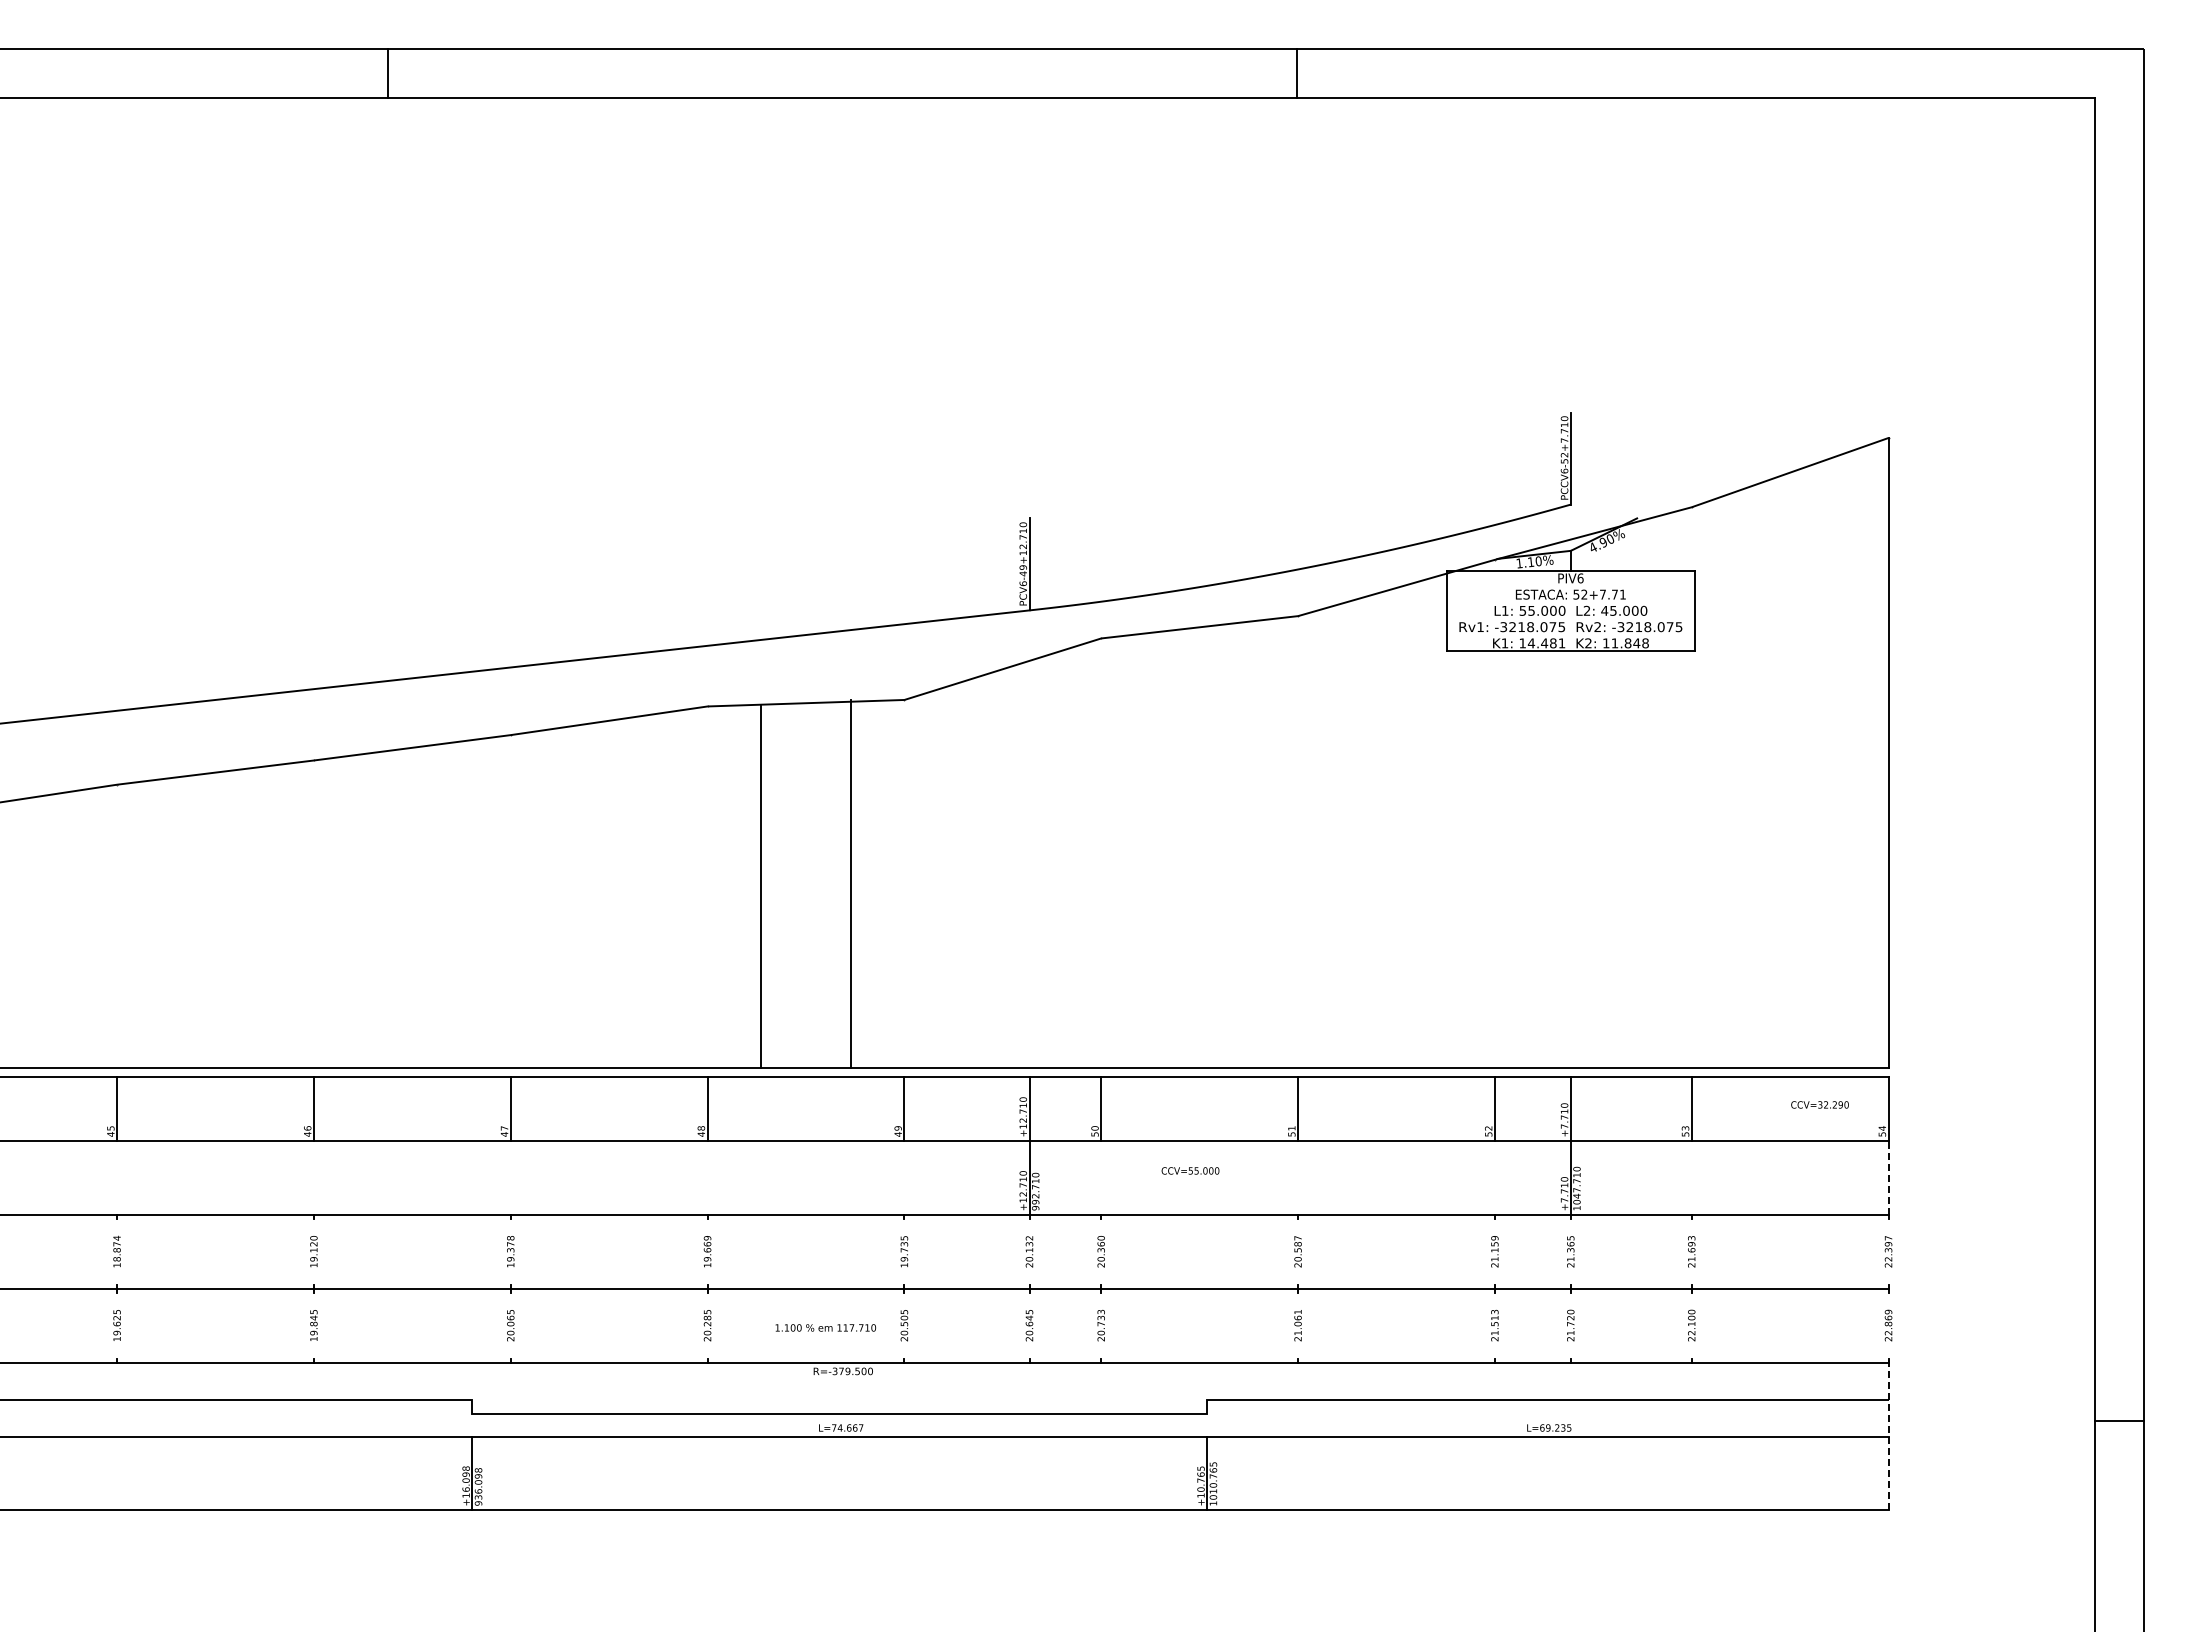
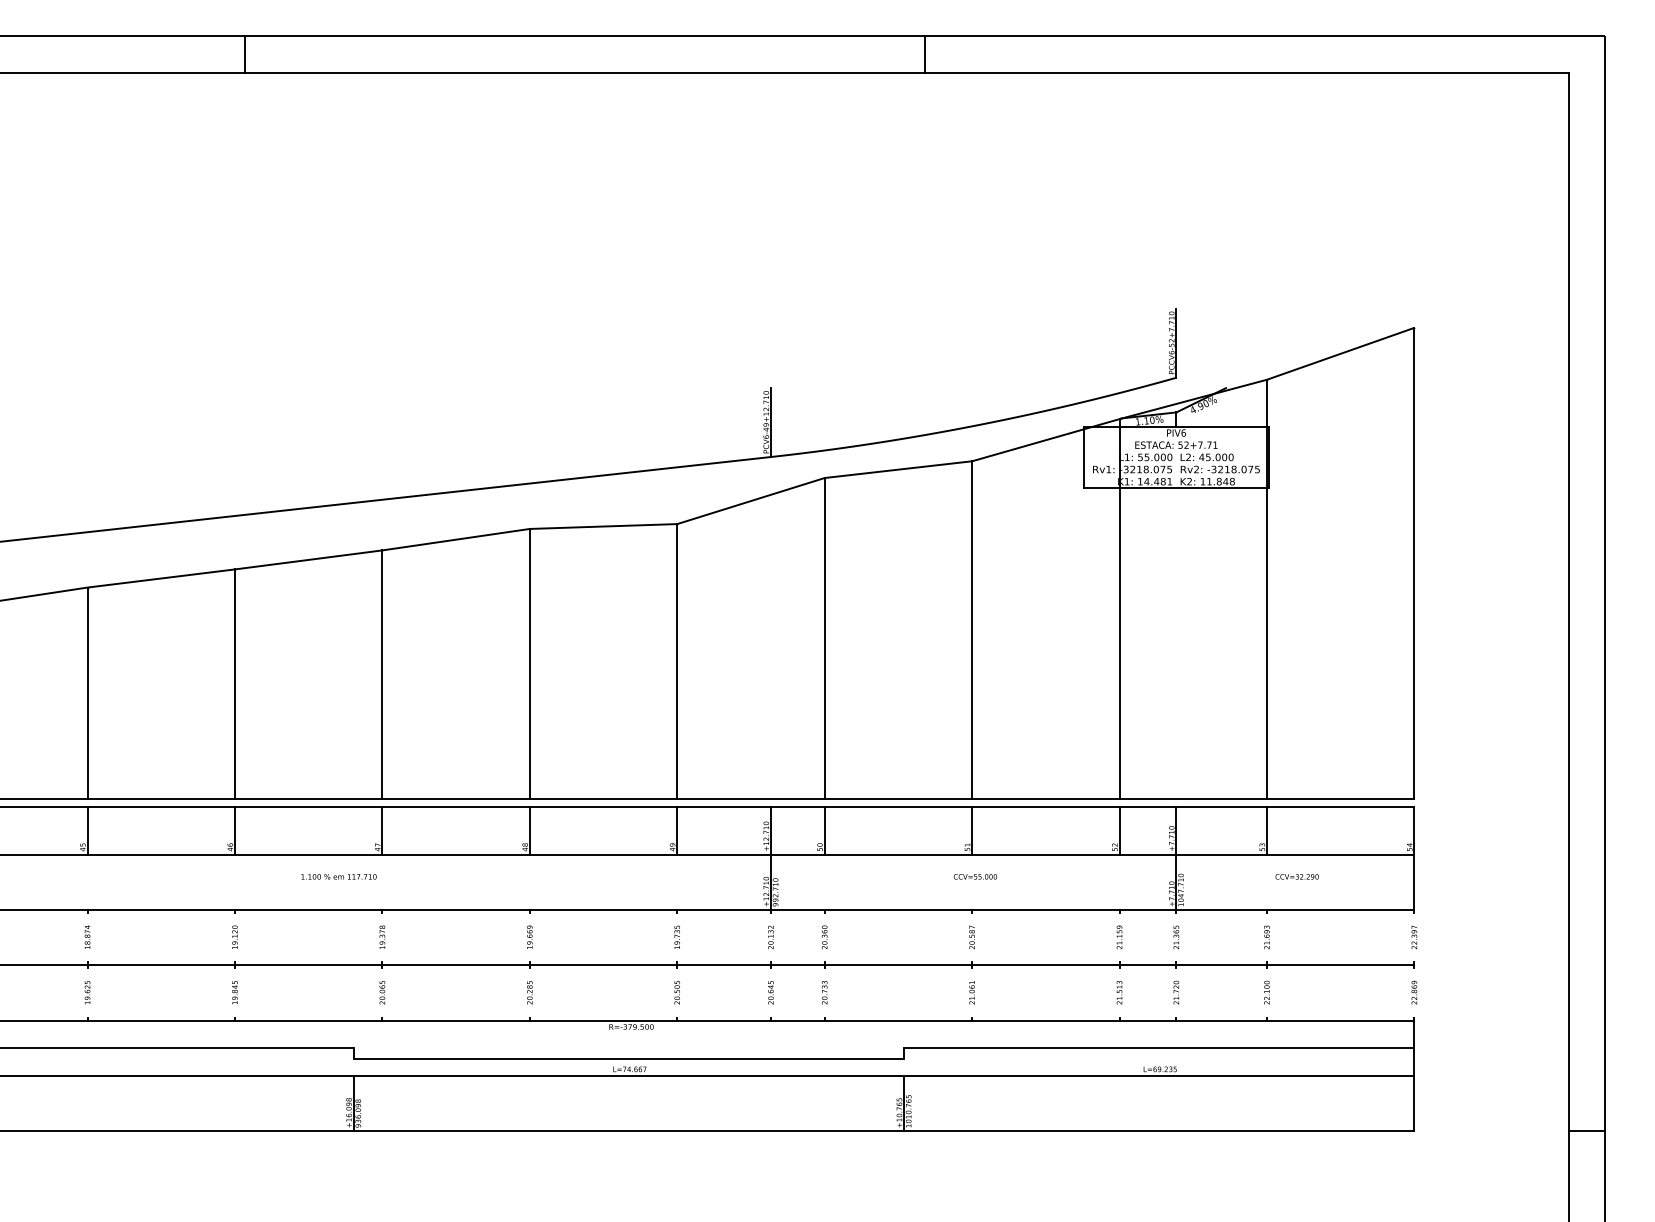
line: (387, 73) -> (244, 54), moved
line: (1296, 73) -> (924, 54), moved
line: (1691, 787) -> (1266, 589), added
line: (1494, 813) -> (1119, 609), added
line: (1298, 841) -> (972, 630), added
line: (1101, 852) -> (824, 638), added
line: (851, 883) -> (677, 661), moved
line: (760, 886) -> (529, 663), moved
line: (510, 901) -> (382, 675), added
line: (313, 913) -> (234, 684), added
line: (117, 925) -> (87, 693), added
text: (1819, 1104) -> (1296, 876), moved
text: (1190, 1170) -> (975, 876), moved
line: (1888, 1178) -> (1414, 882), dashed -> solid
text: (825, 1327) -> (338, 876), moved
line: (2118, 1421) -> (1586, 1131), moved
line: (1888, 1434) -> (1414, 1074), dashed -> solid

